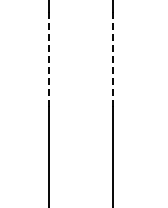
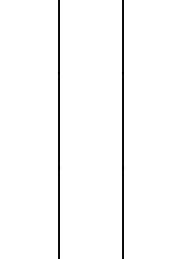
line: (49, 59) -> (59, 120), dashed -> solid
line: (112, 59) -> (122, 120), dashed -> solid

